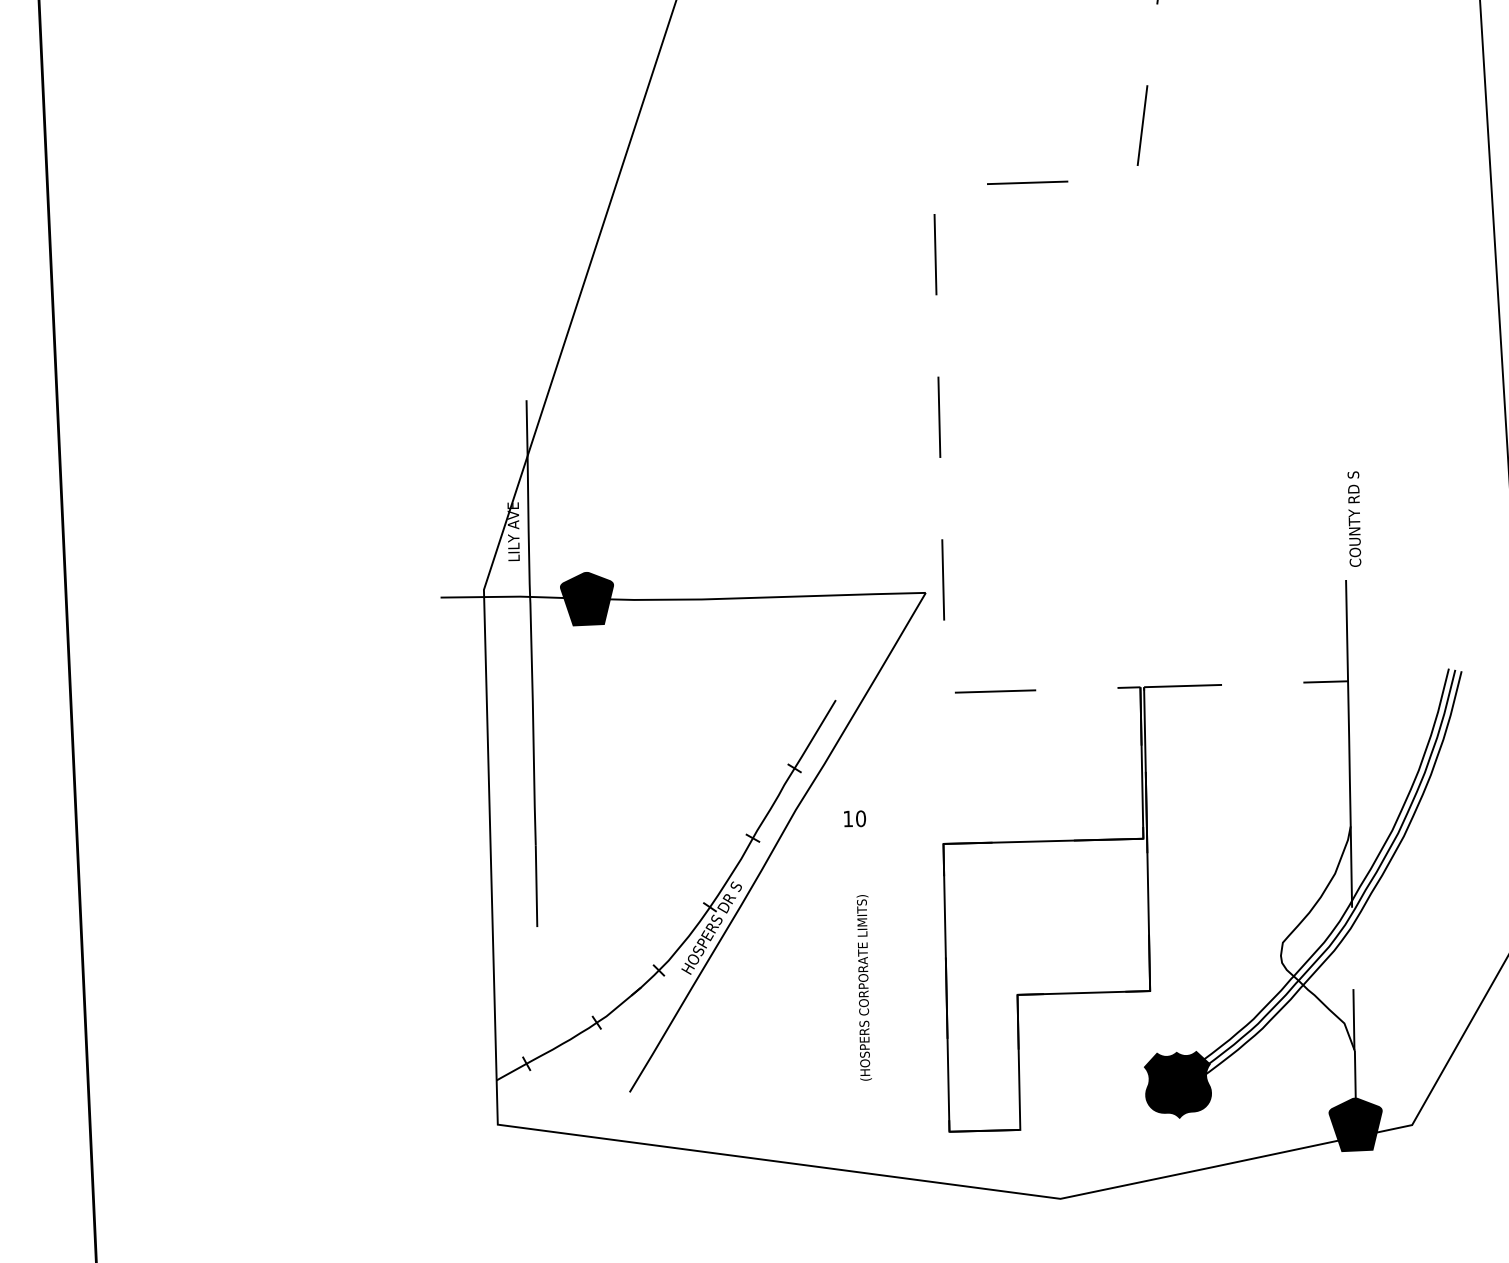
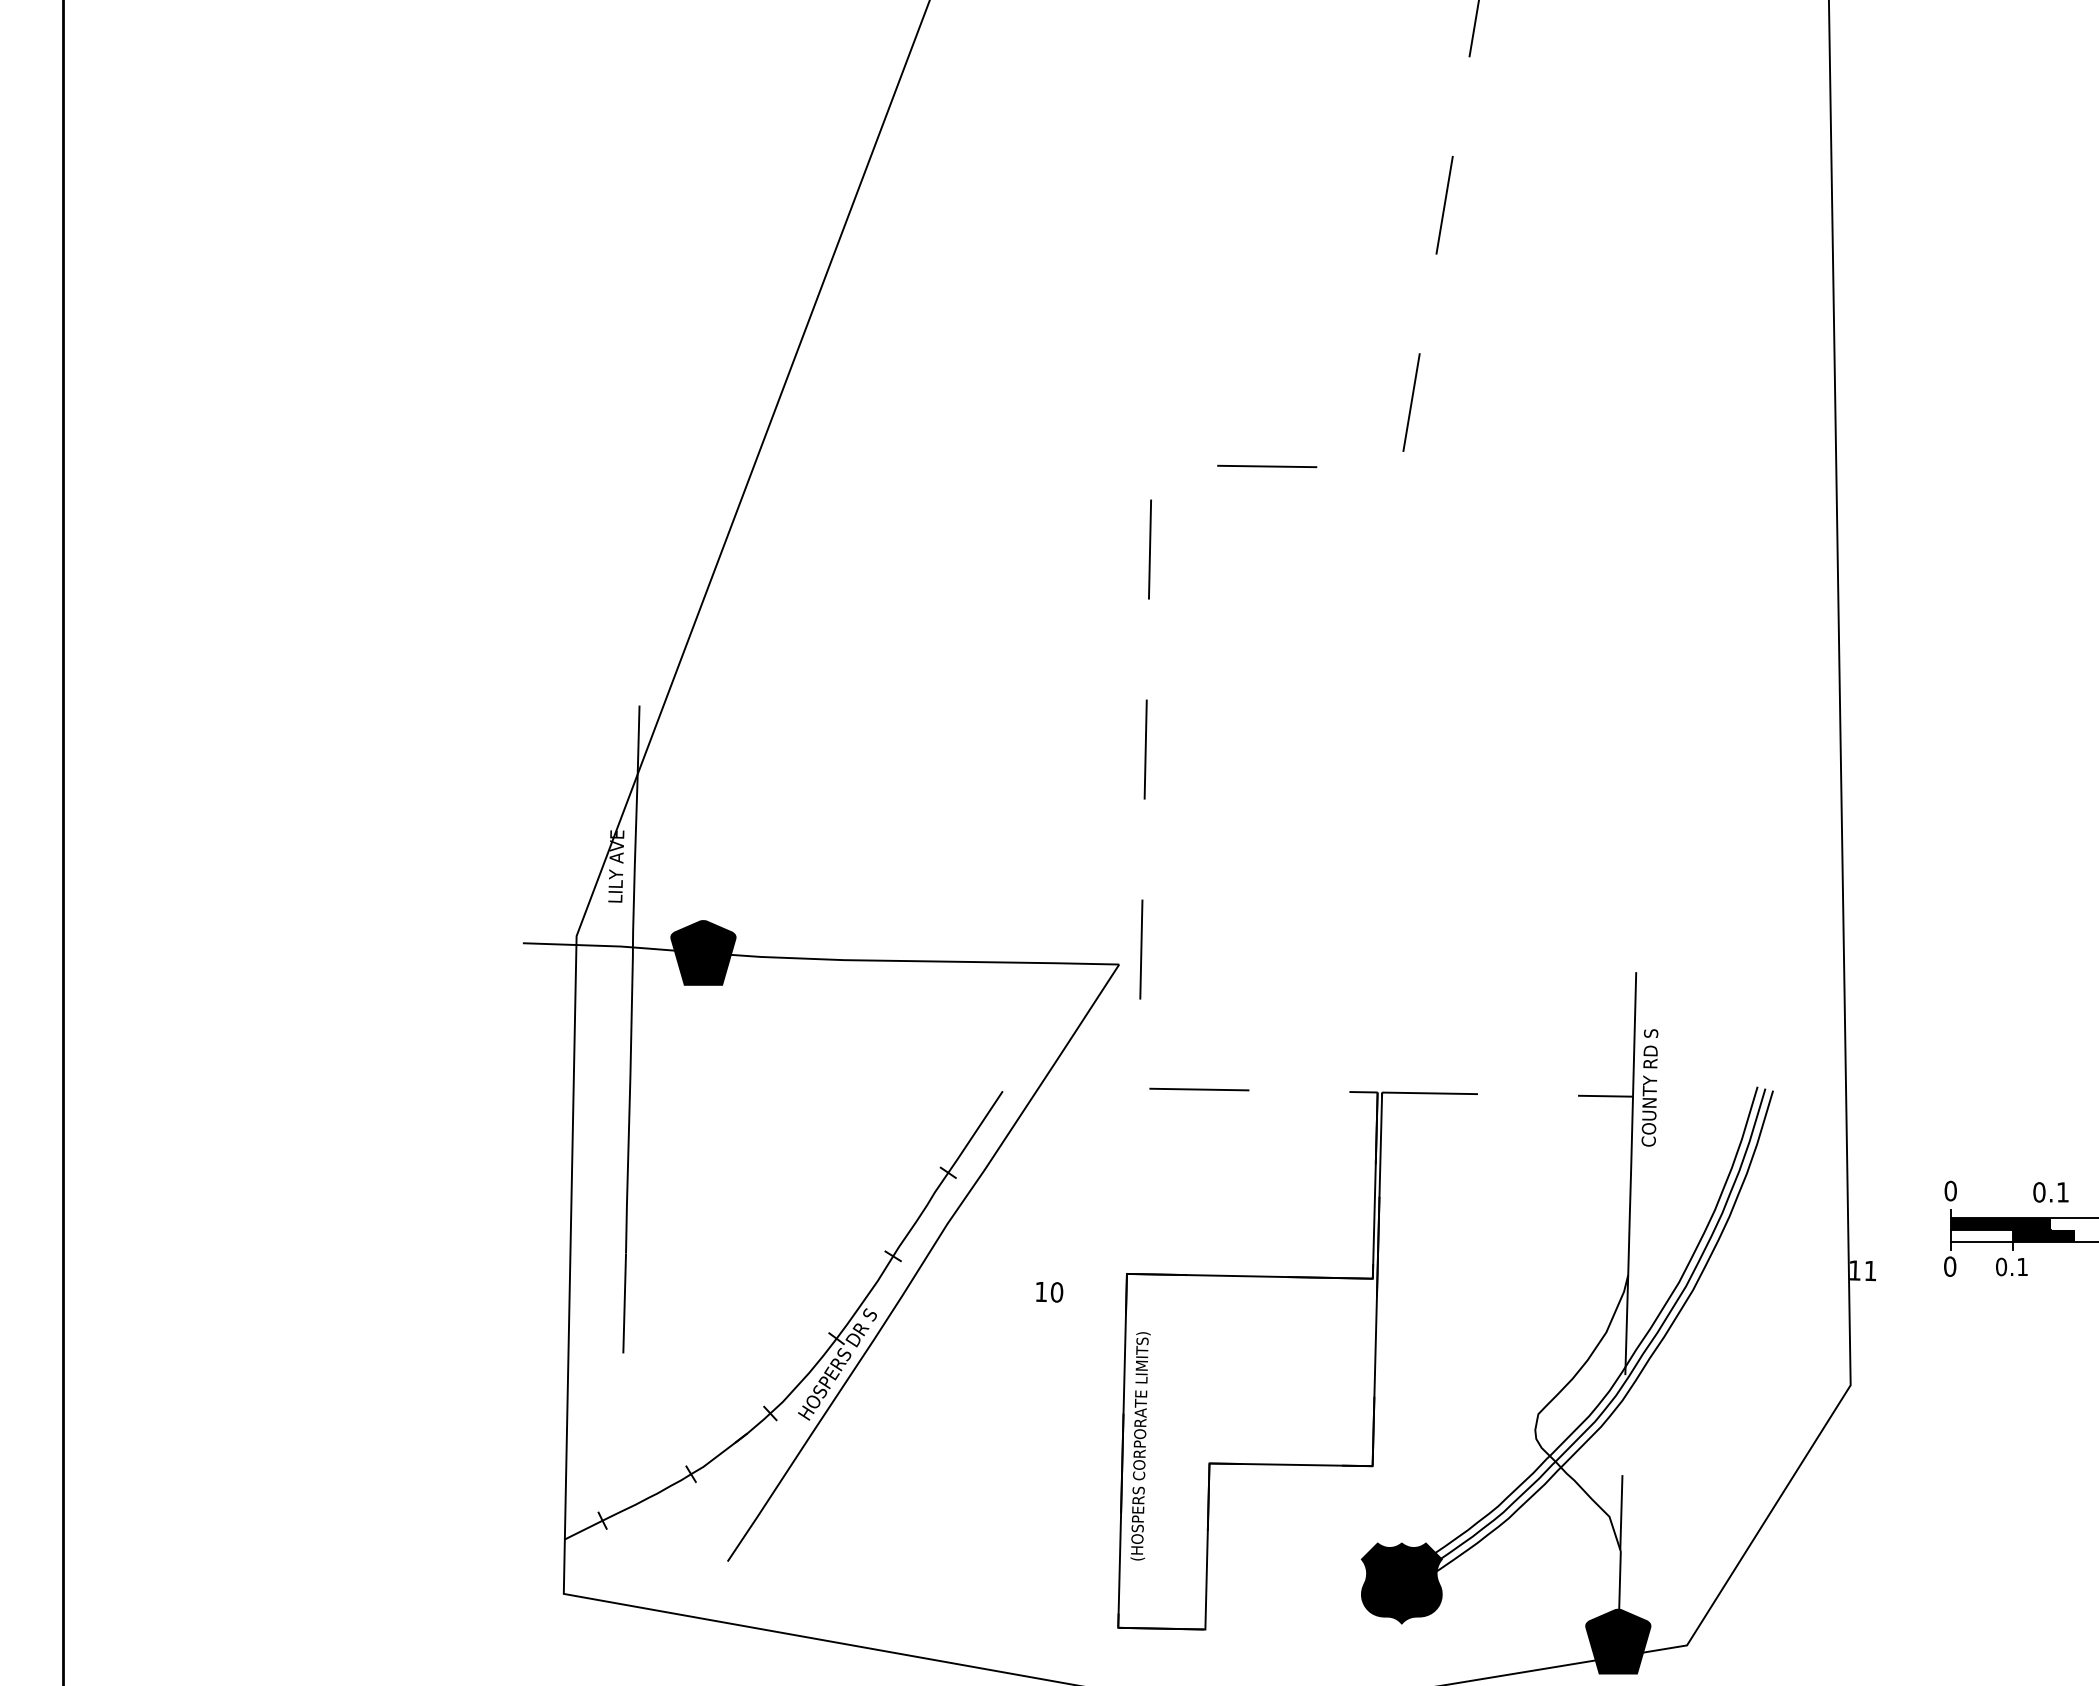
text: (1354, 518) -> (1649, 1087), moved
text: (854, 819) -> (1049, 1292), moved
text: (864, 988) -> (1140, 1446), moved

